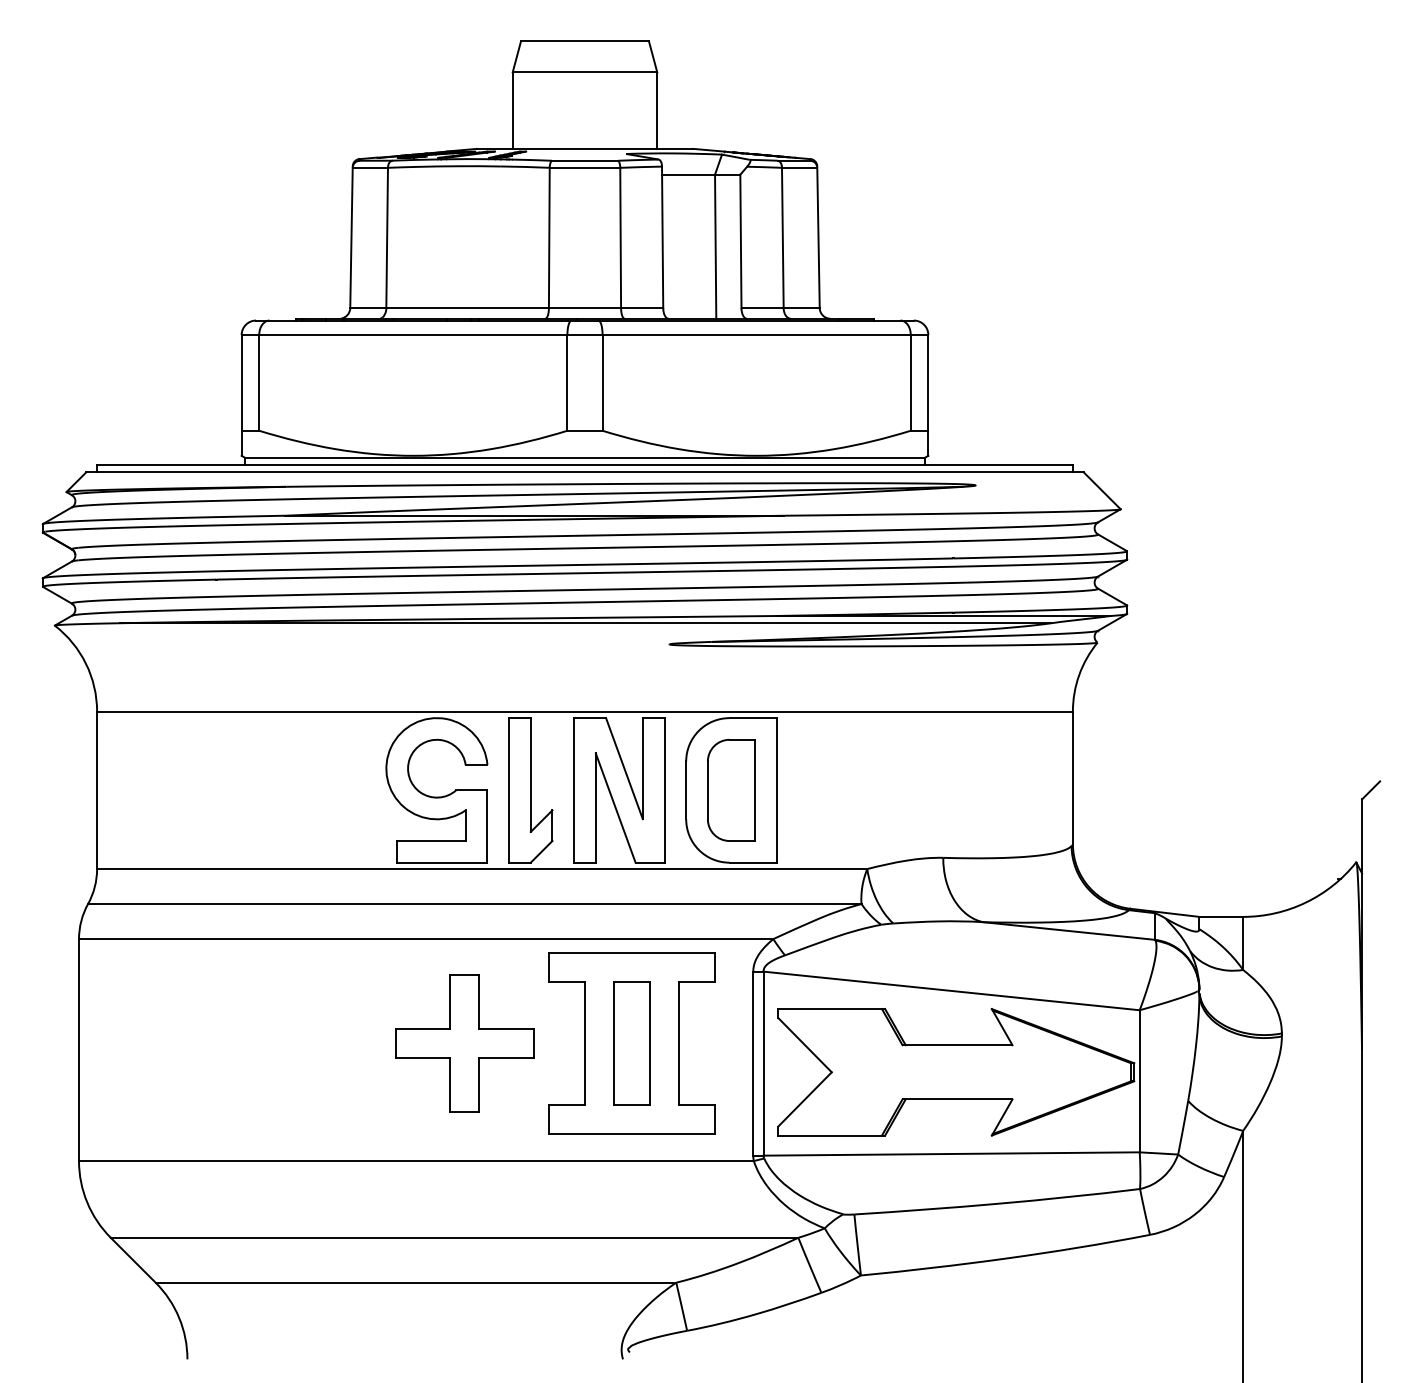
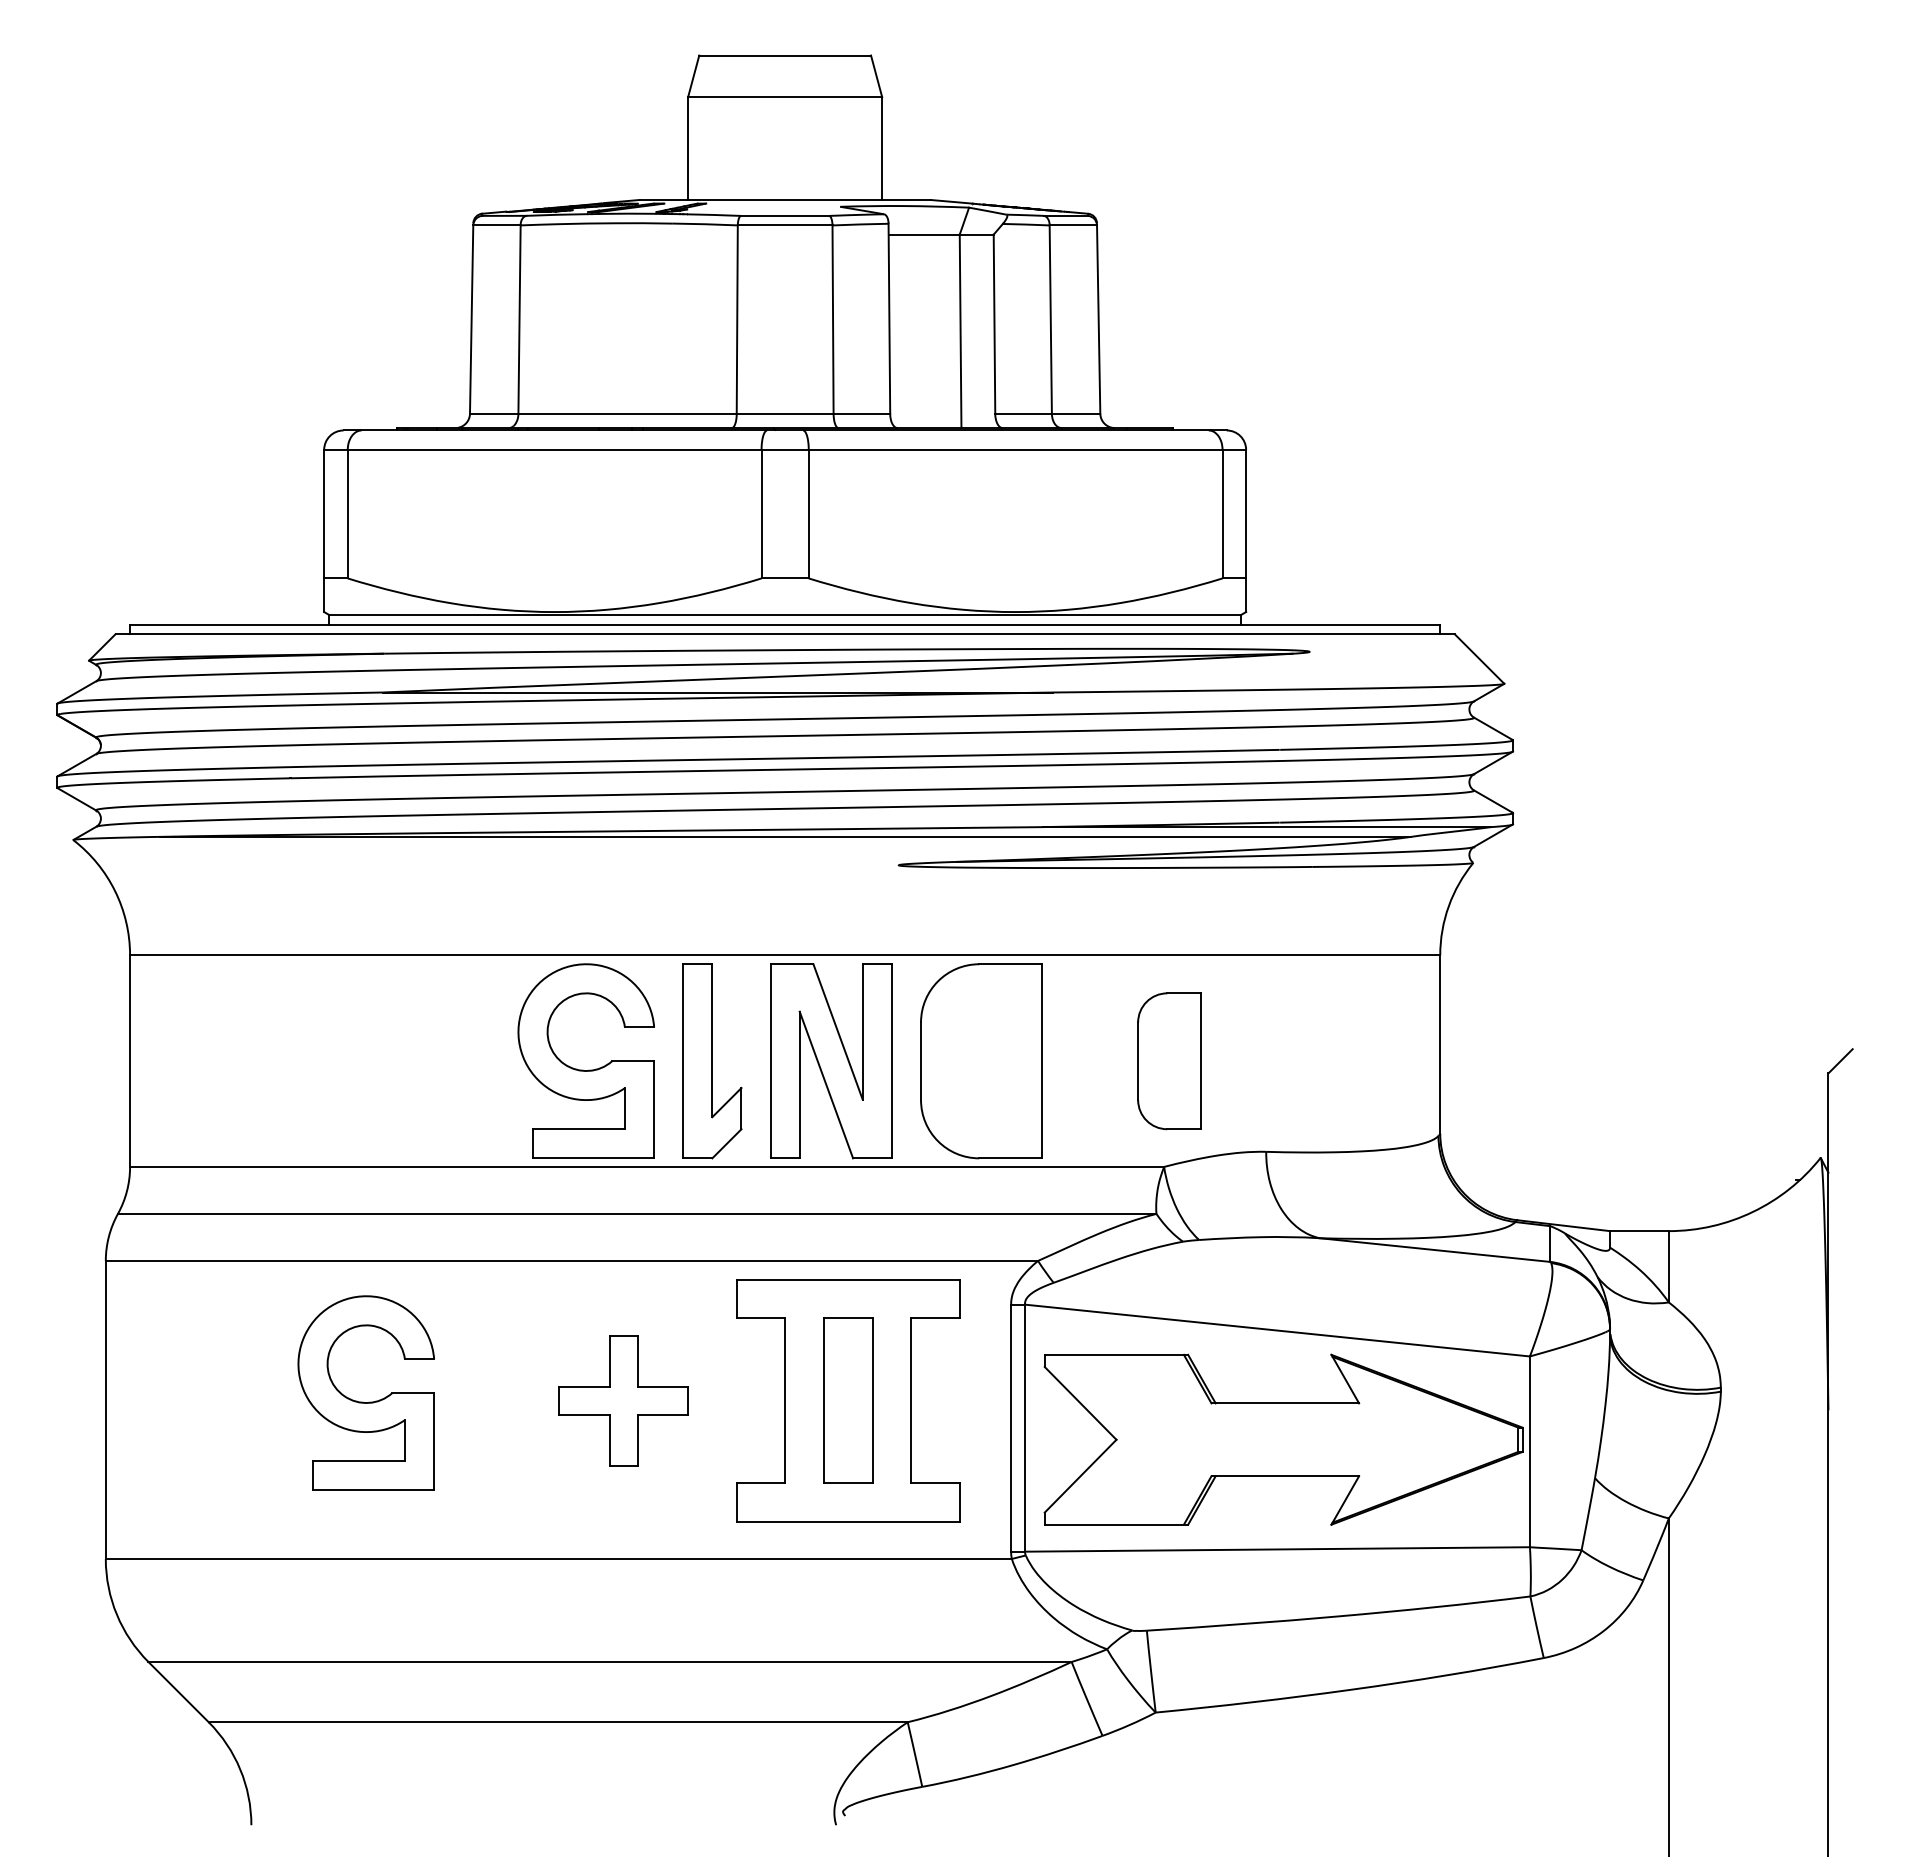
part: (731, 790) -> (1169, 1061), moved
part: (270, 1043) -> (363, 1401), added
part: (464, 1043) -> (623, 1400), size x0.7

